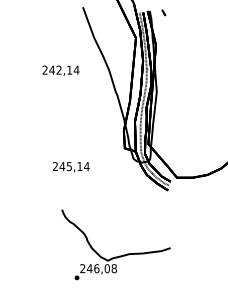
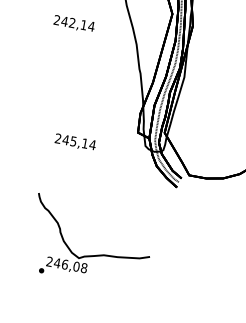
text: (60, 70) -> (73, 23), moved
part: (119, 255) -> (92, 254), moved

